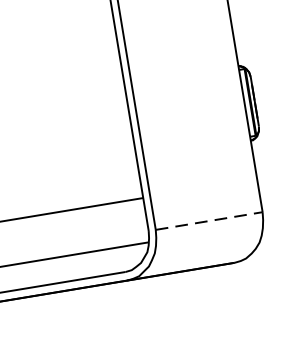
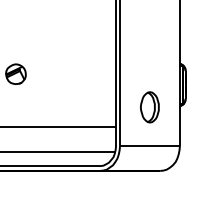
part: (196, 152) -> (149, 107), added
line: (209, 220) -> (150, 145), dashed -> solid

